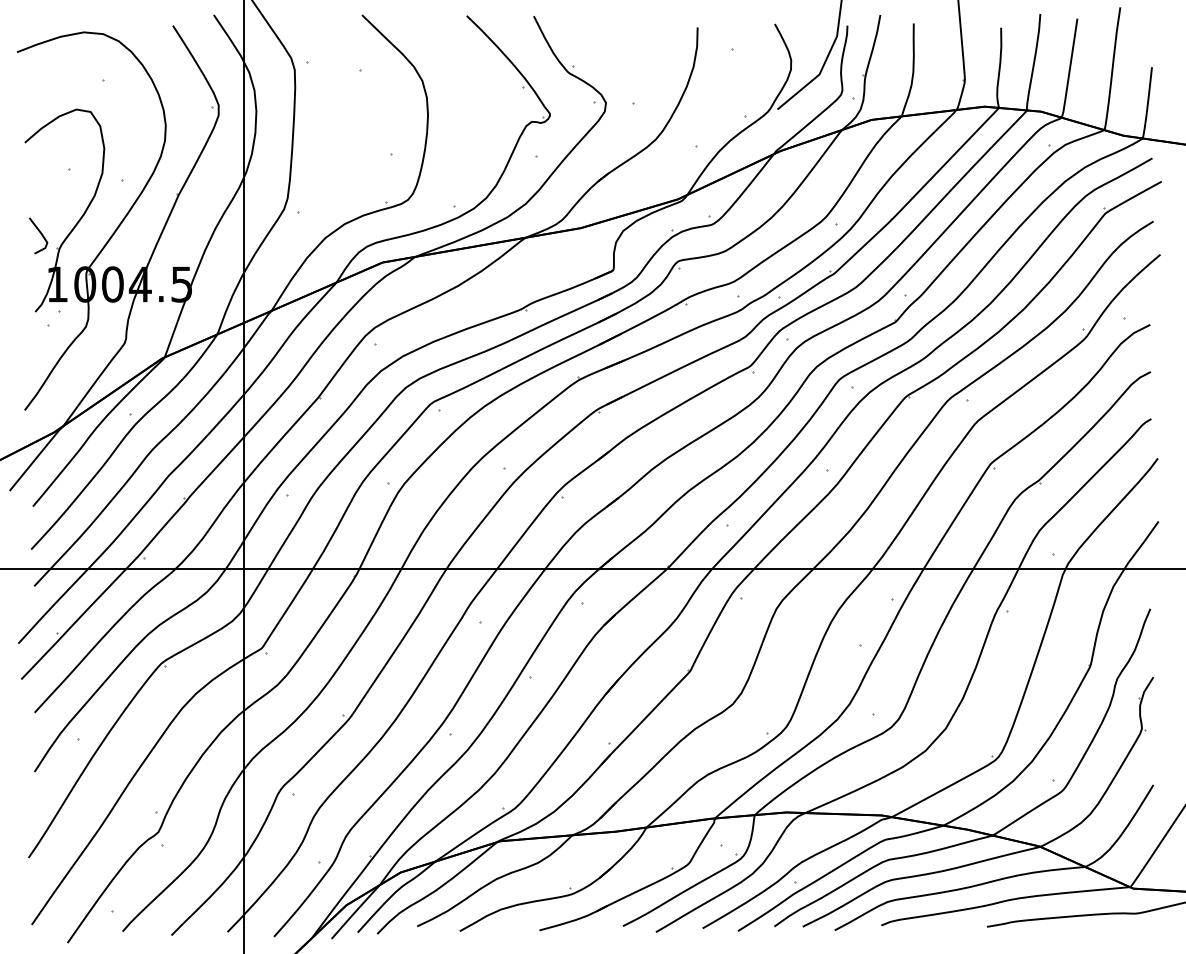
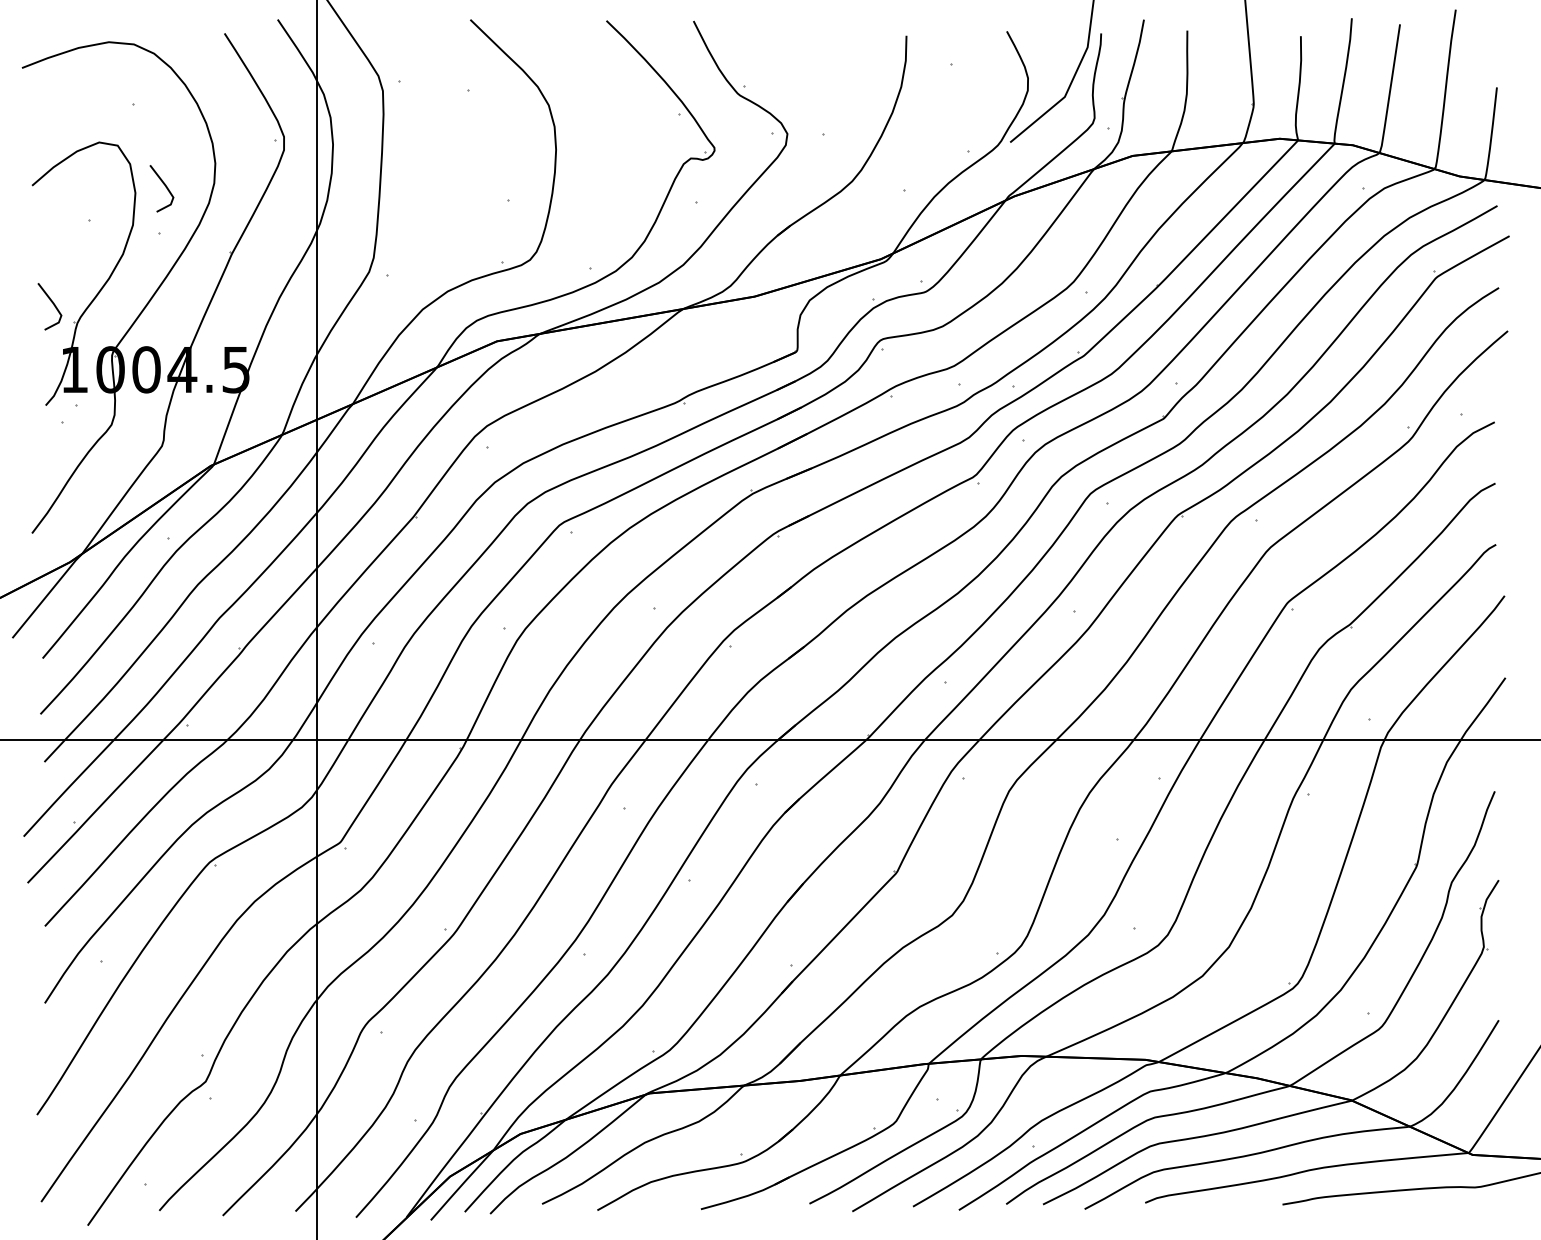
line: (127, 144) -> (165, 187), added

